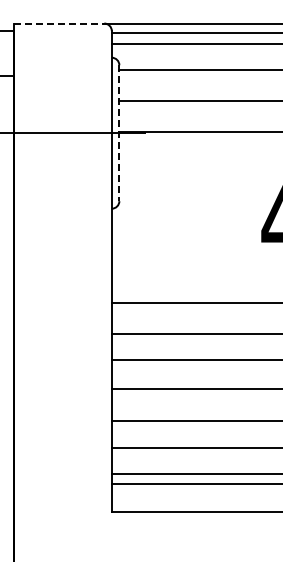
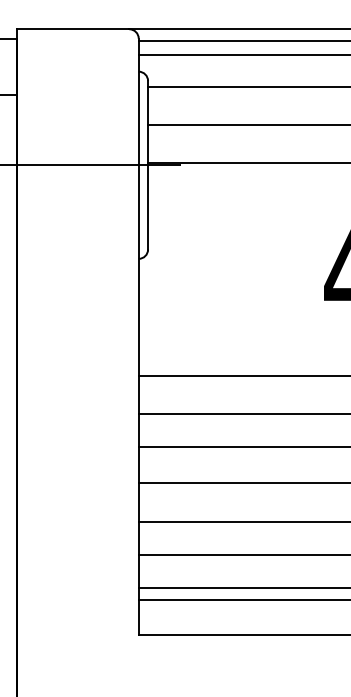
line: (59, 23) -> (73, 29), dashed -> solid
line: (119, 133) -> (148, 165), dashed -> solid

